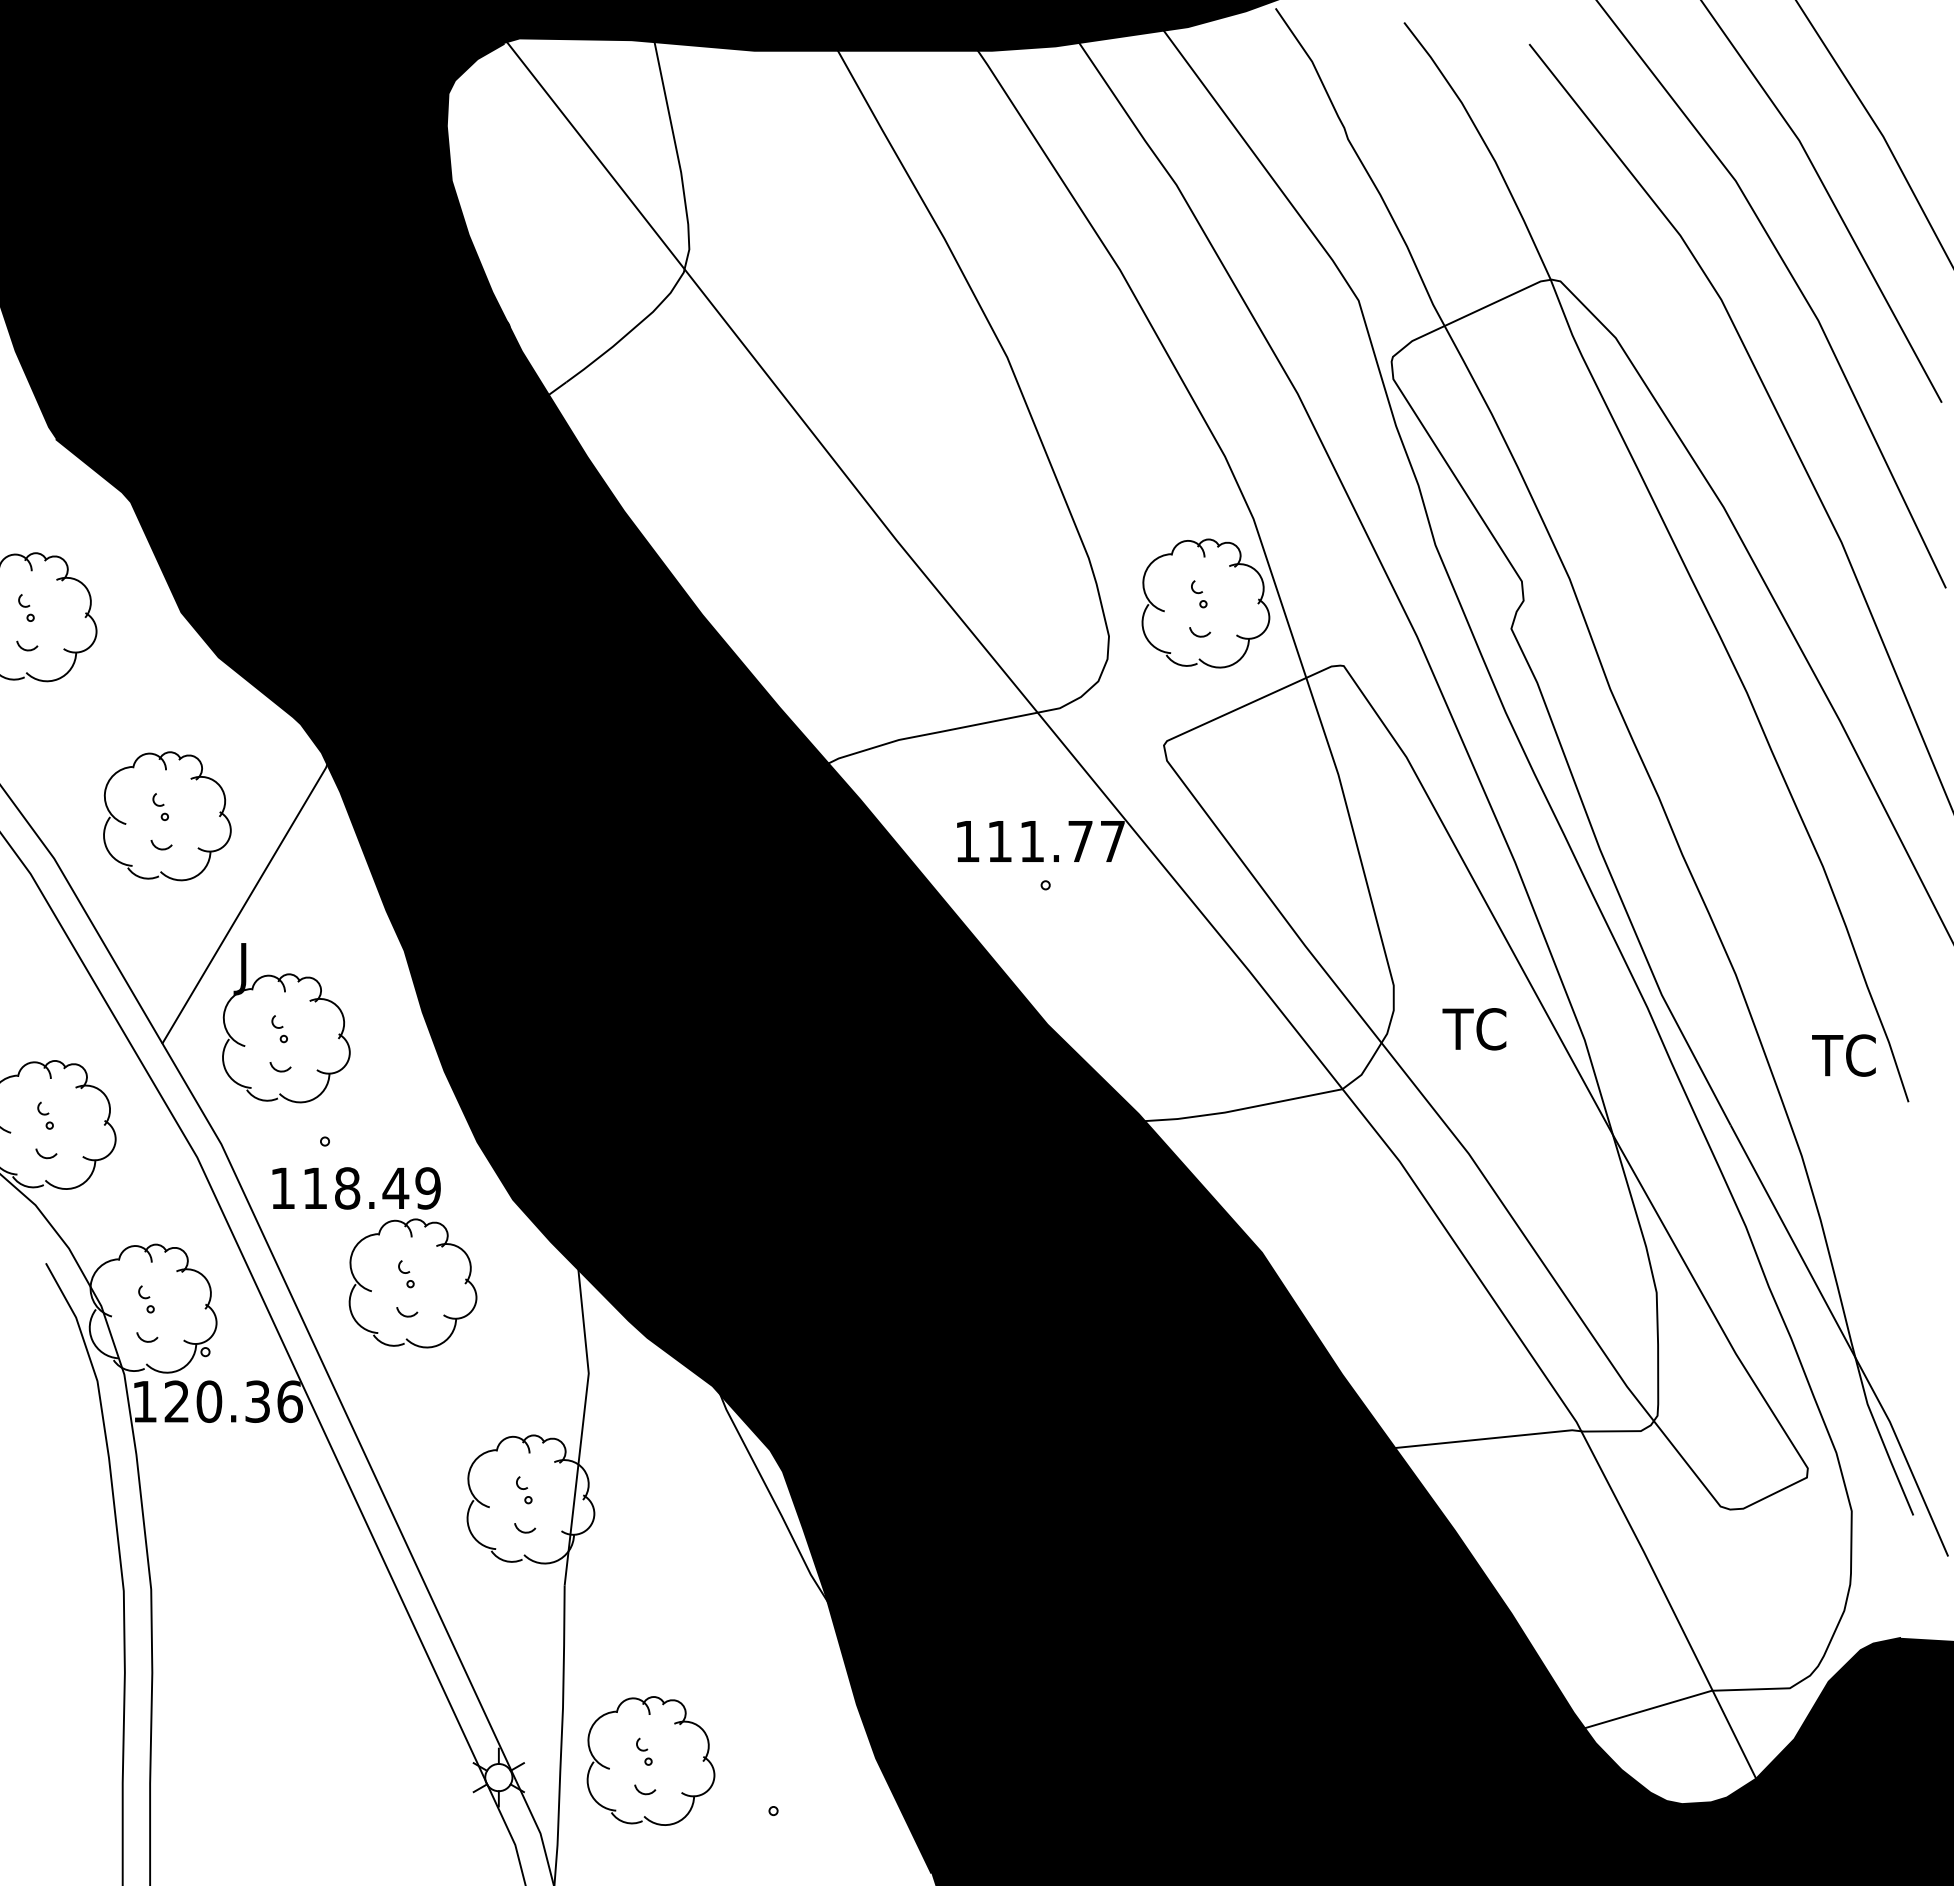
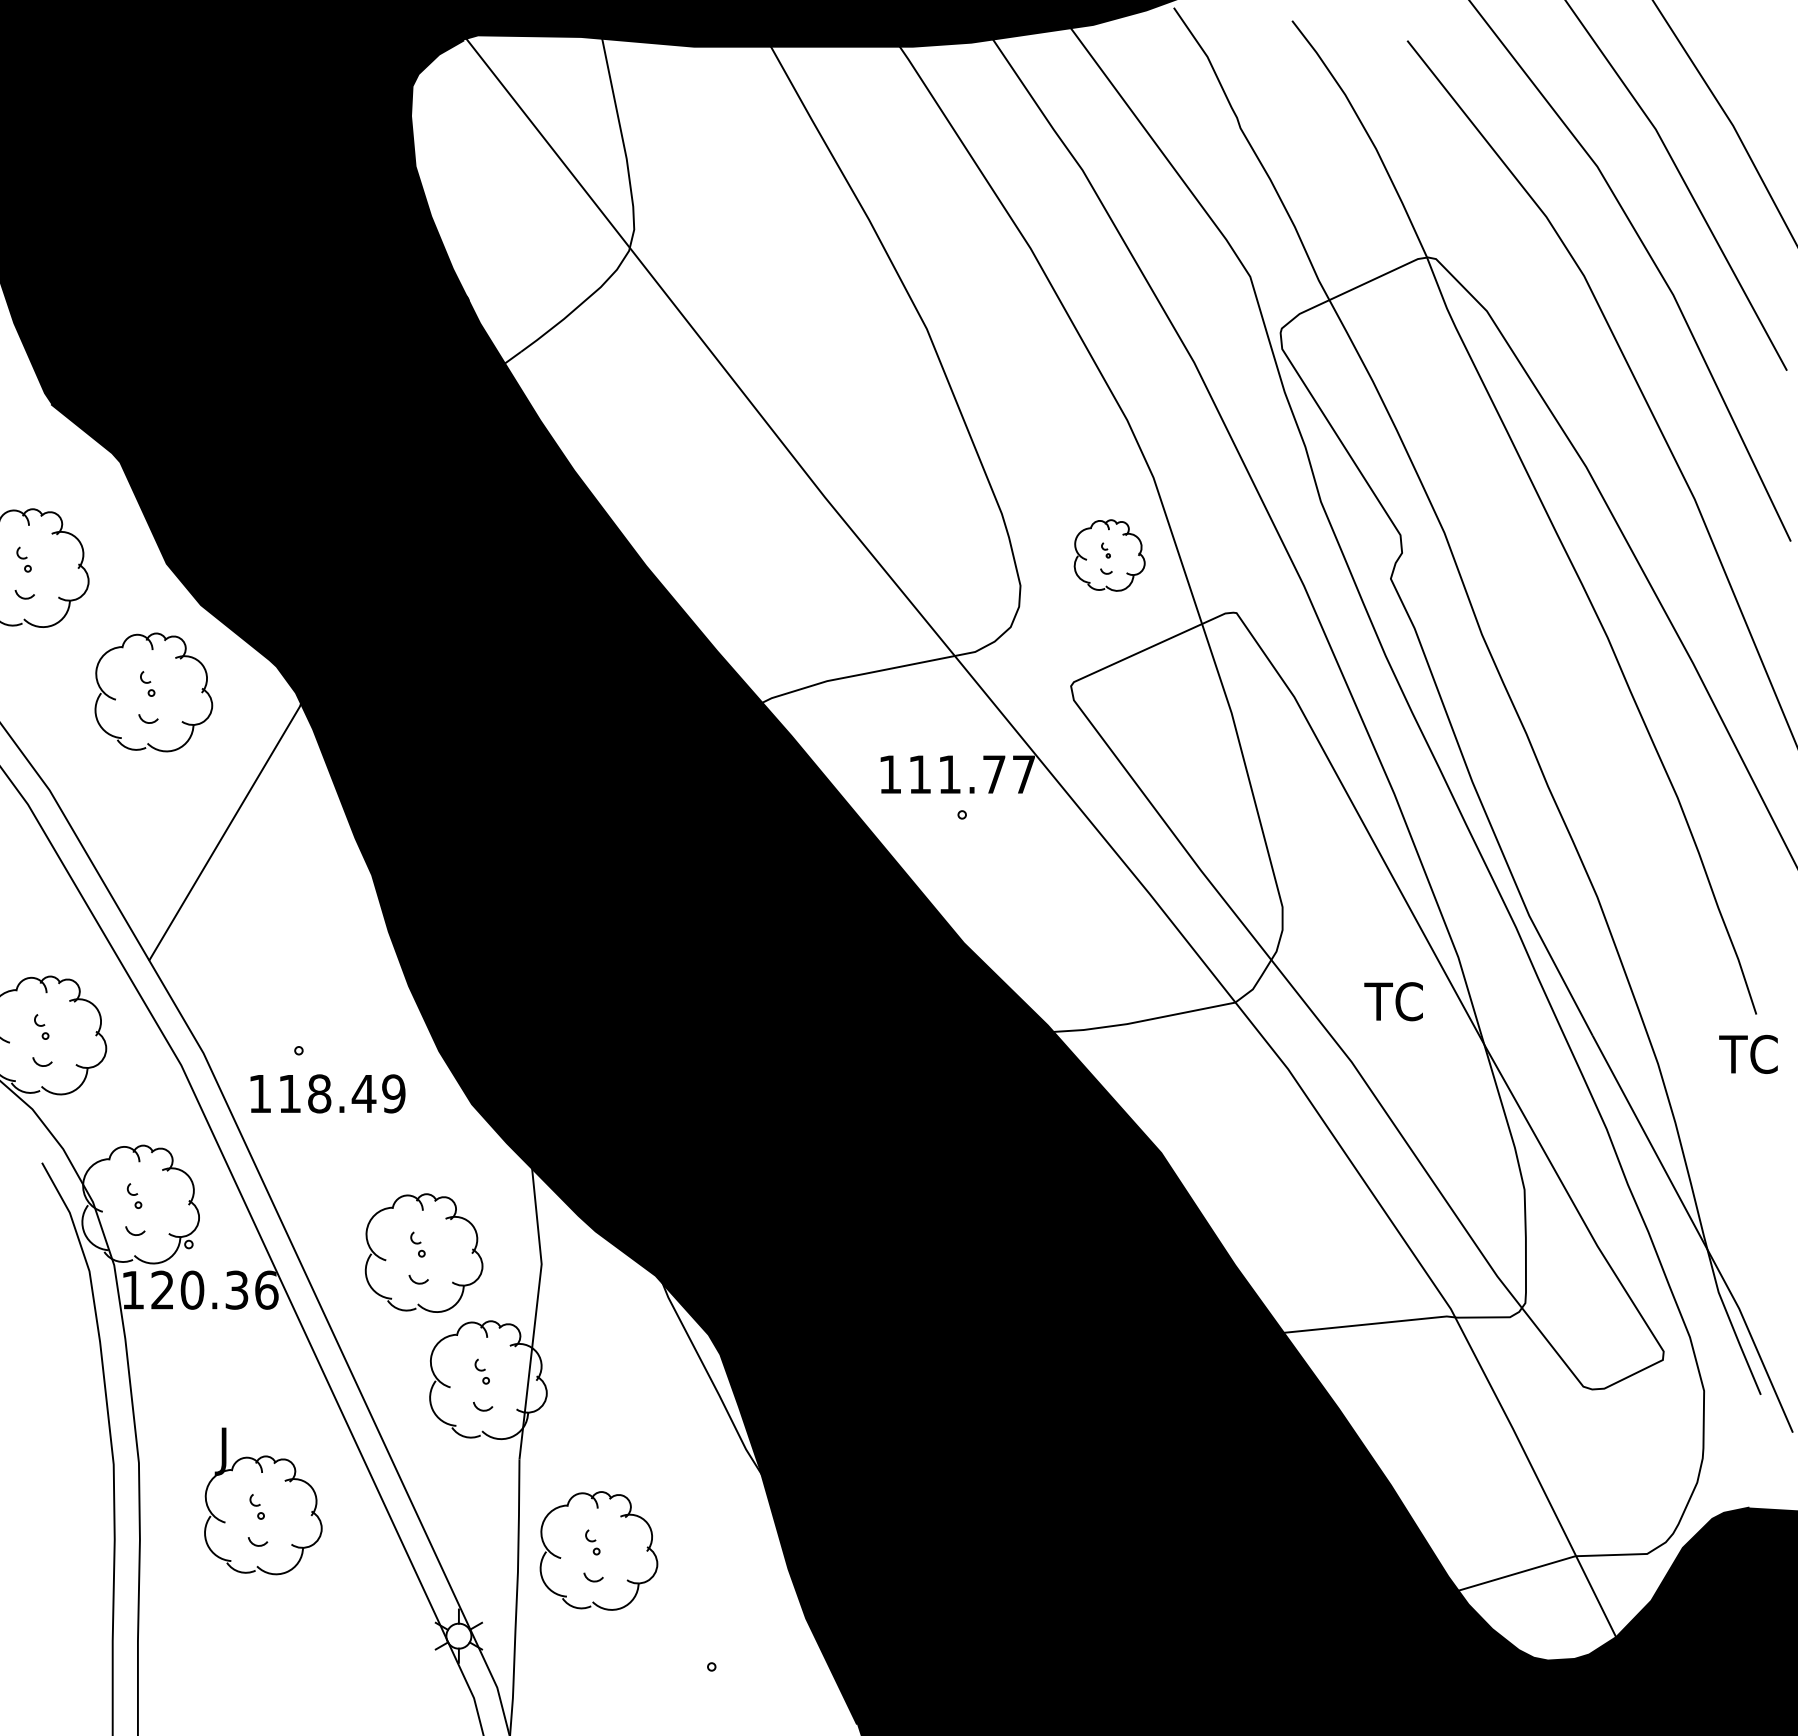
part: (1205, 603) -> (1109, 555), size x0.6
part: (167, 816) -> (153, 692), moved
part: (286, 1023) -> (263, 1501), moved
text: (1474, 1029) -> (1393, 1001), moved
text: (1843, 1055) -> (1748, 1054), moved
part: (412, 1283) -> (423, 1253), moved
part: (650, 1760) -> (598, 1550), moved

